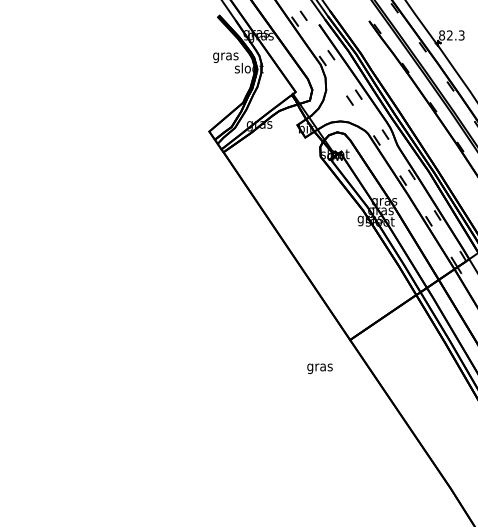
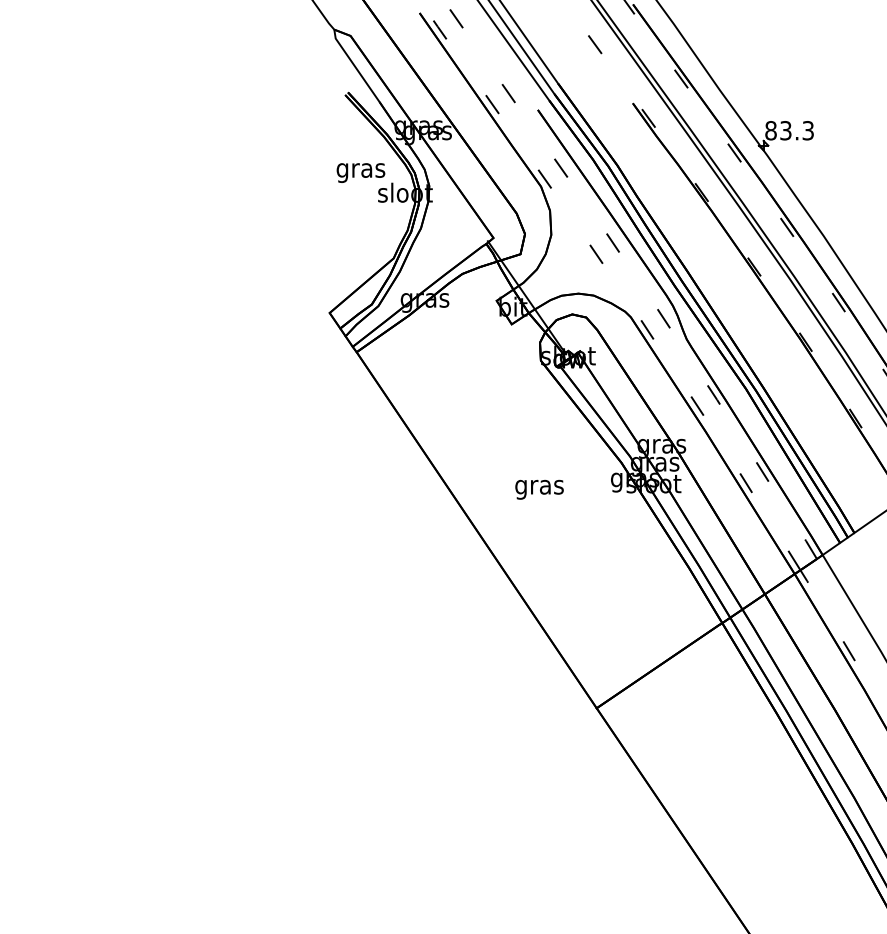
text: (449, 35) -> (785, 130), 82.3 -> 83.3
text: (319, 368) -> (538, 489), moved

